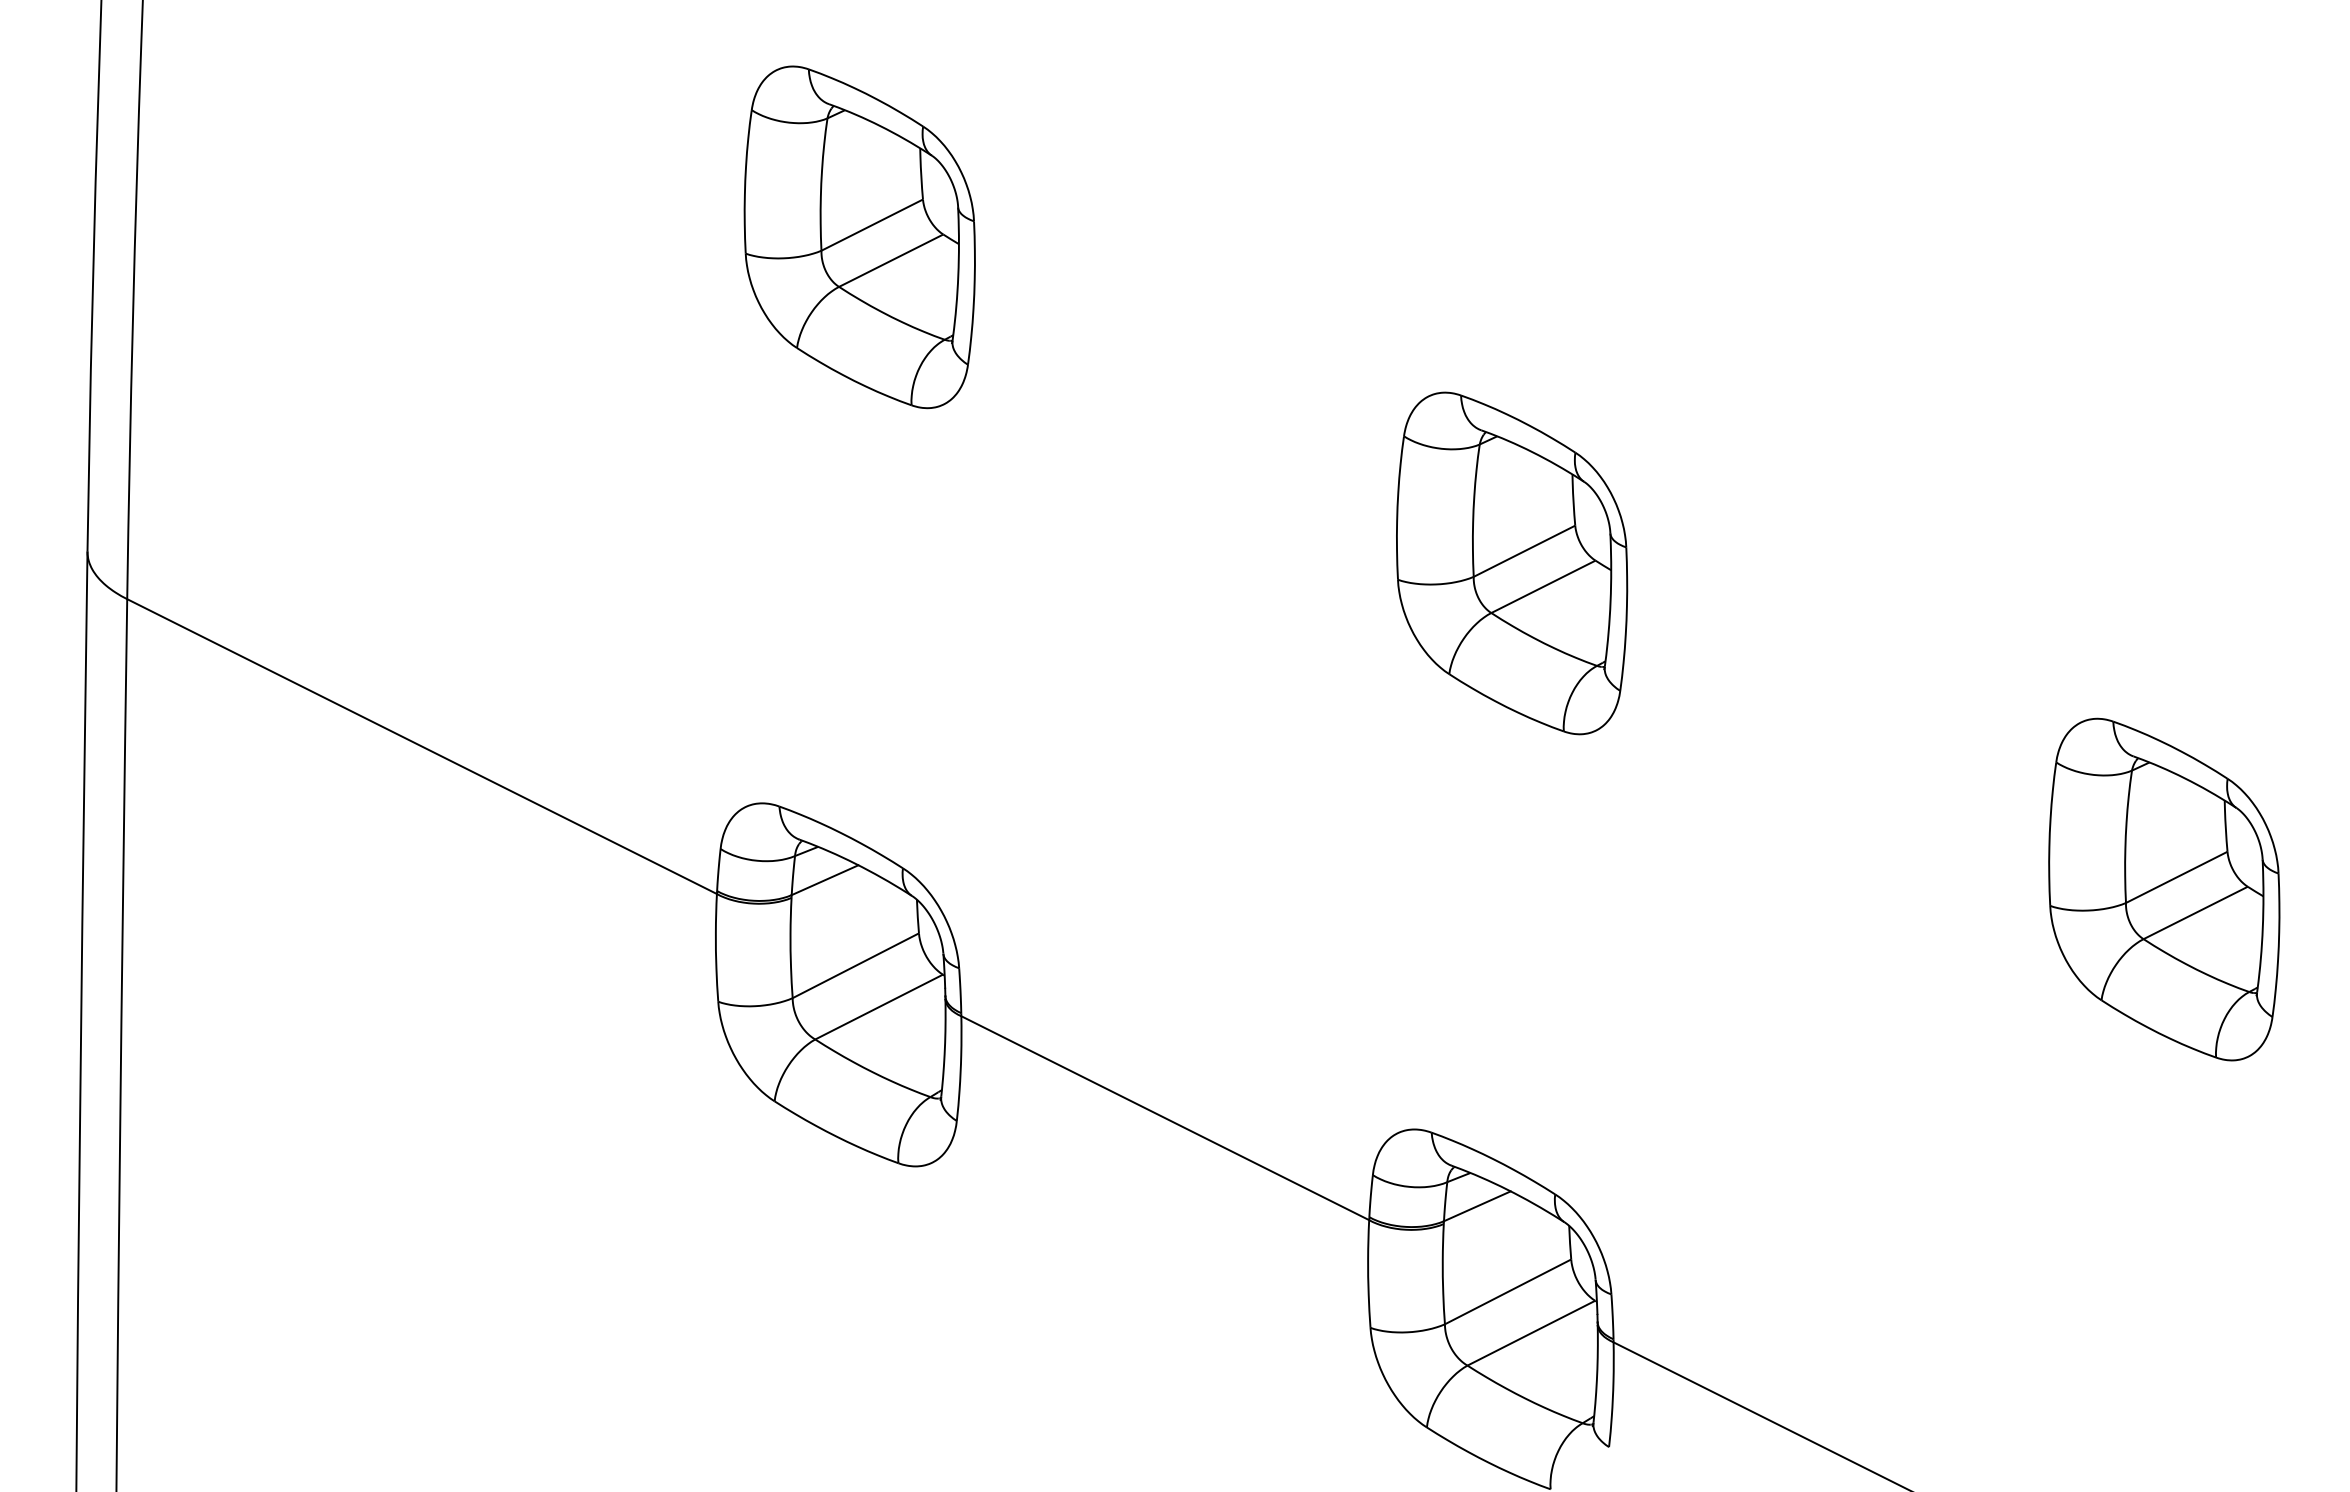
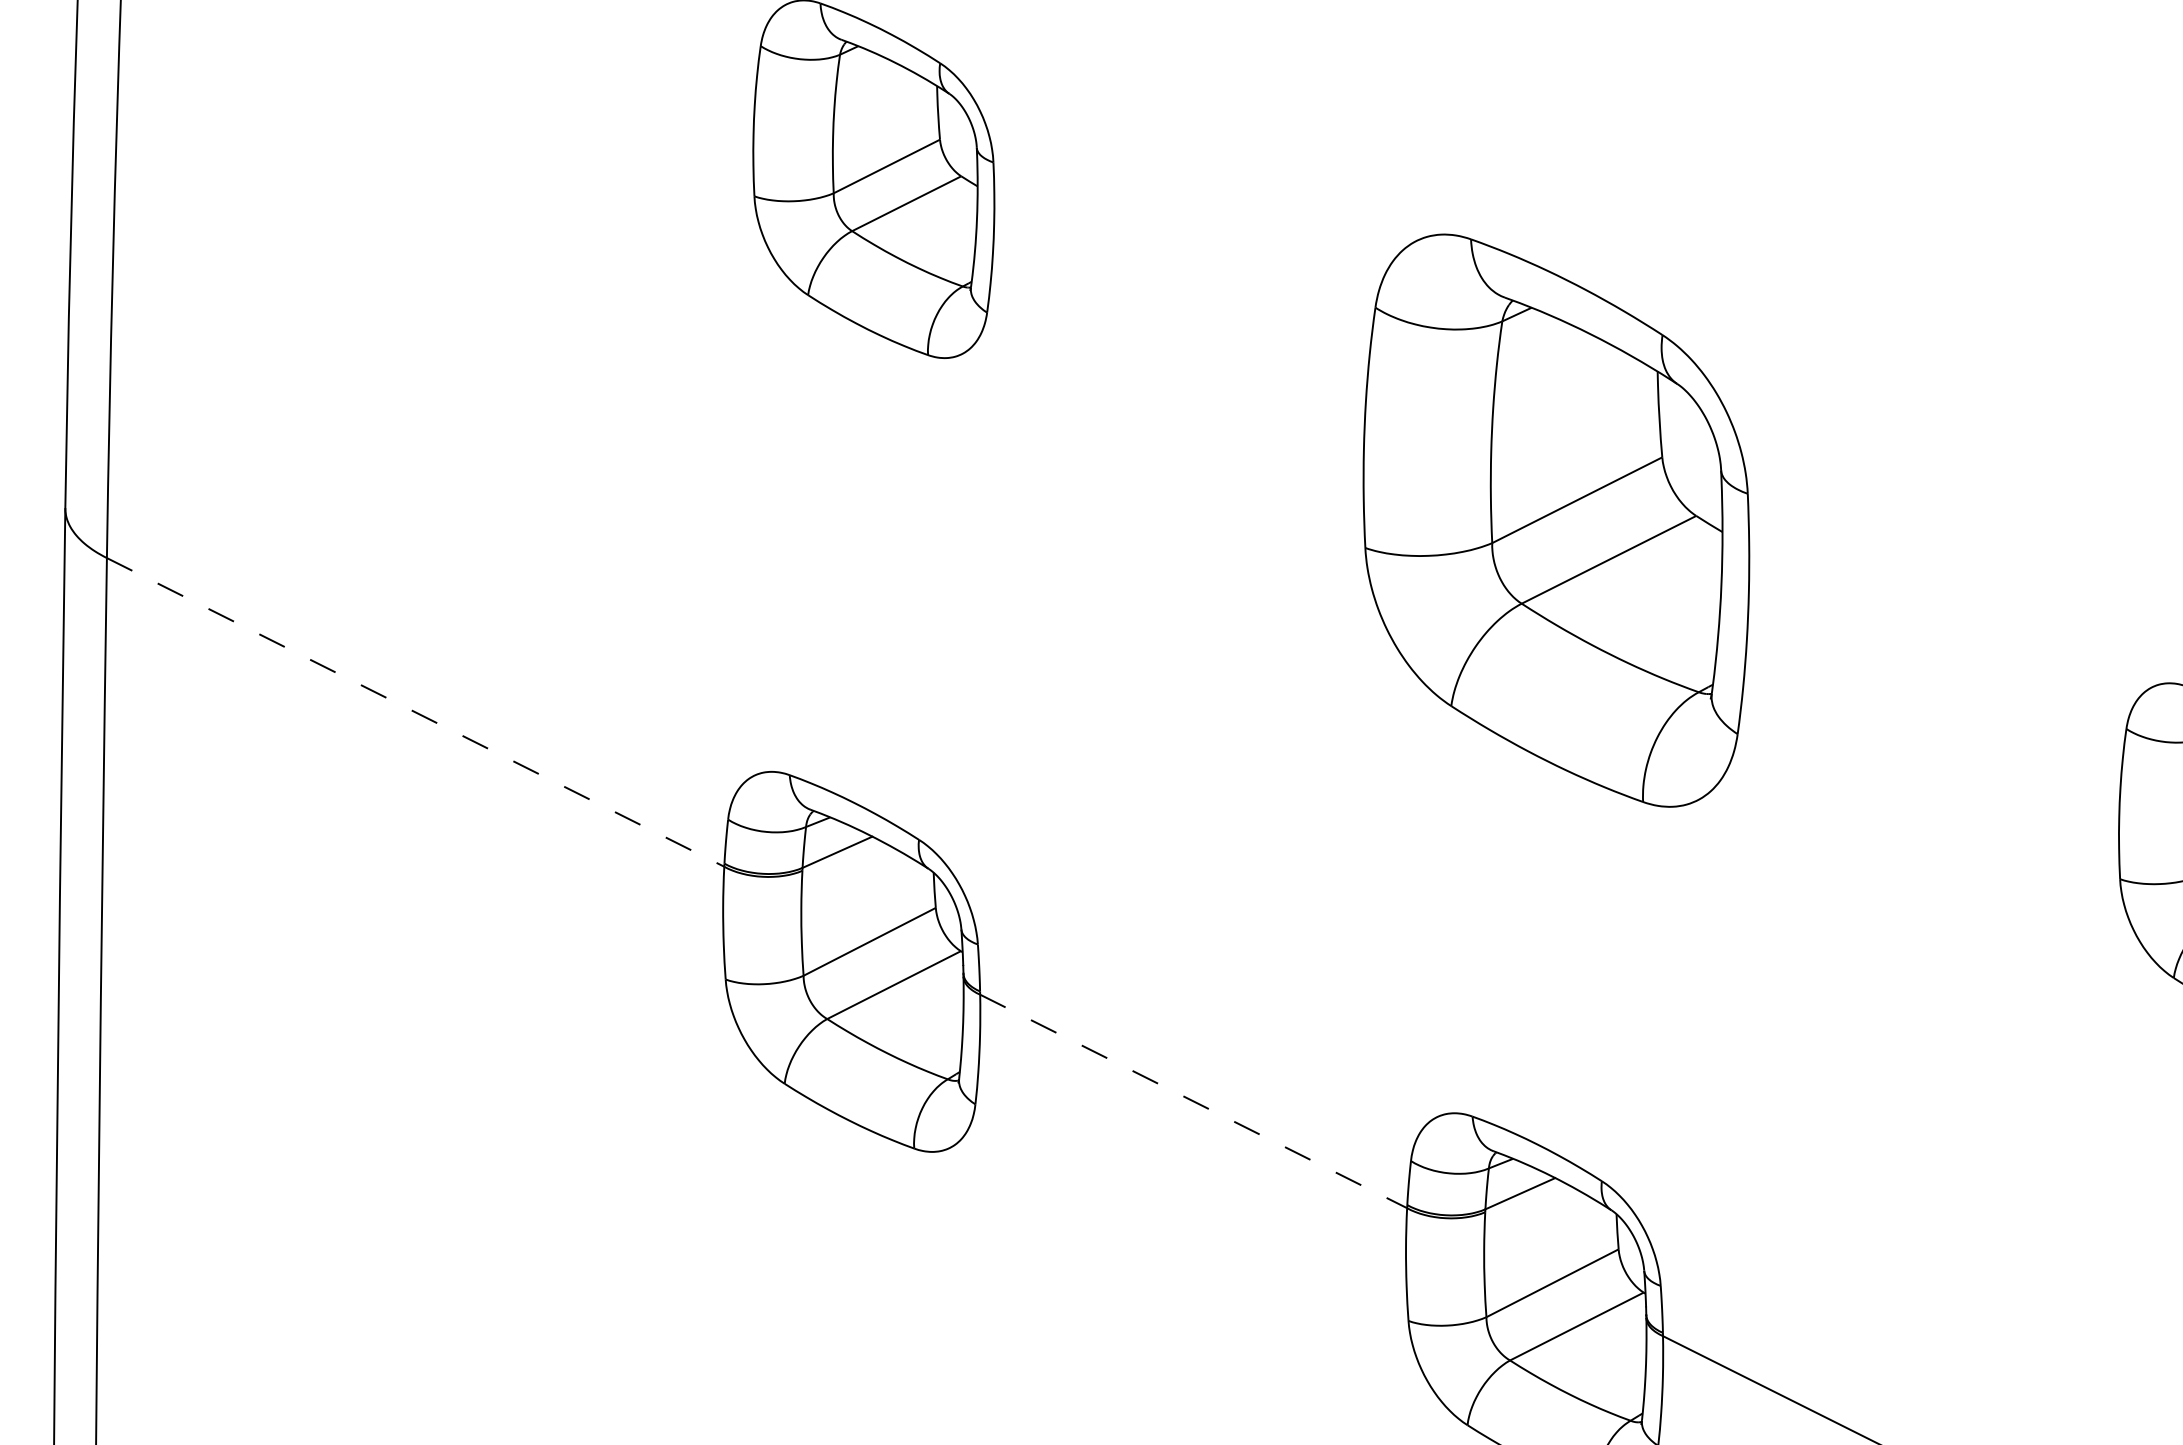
part: (1512, 563) -> (1557, 520), size x1.6
line: (422, 746) -> (416, 712), solid -> dashed
line: (1165, 1118) -> (1193, 1101), solid -> dashed

